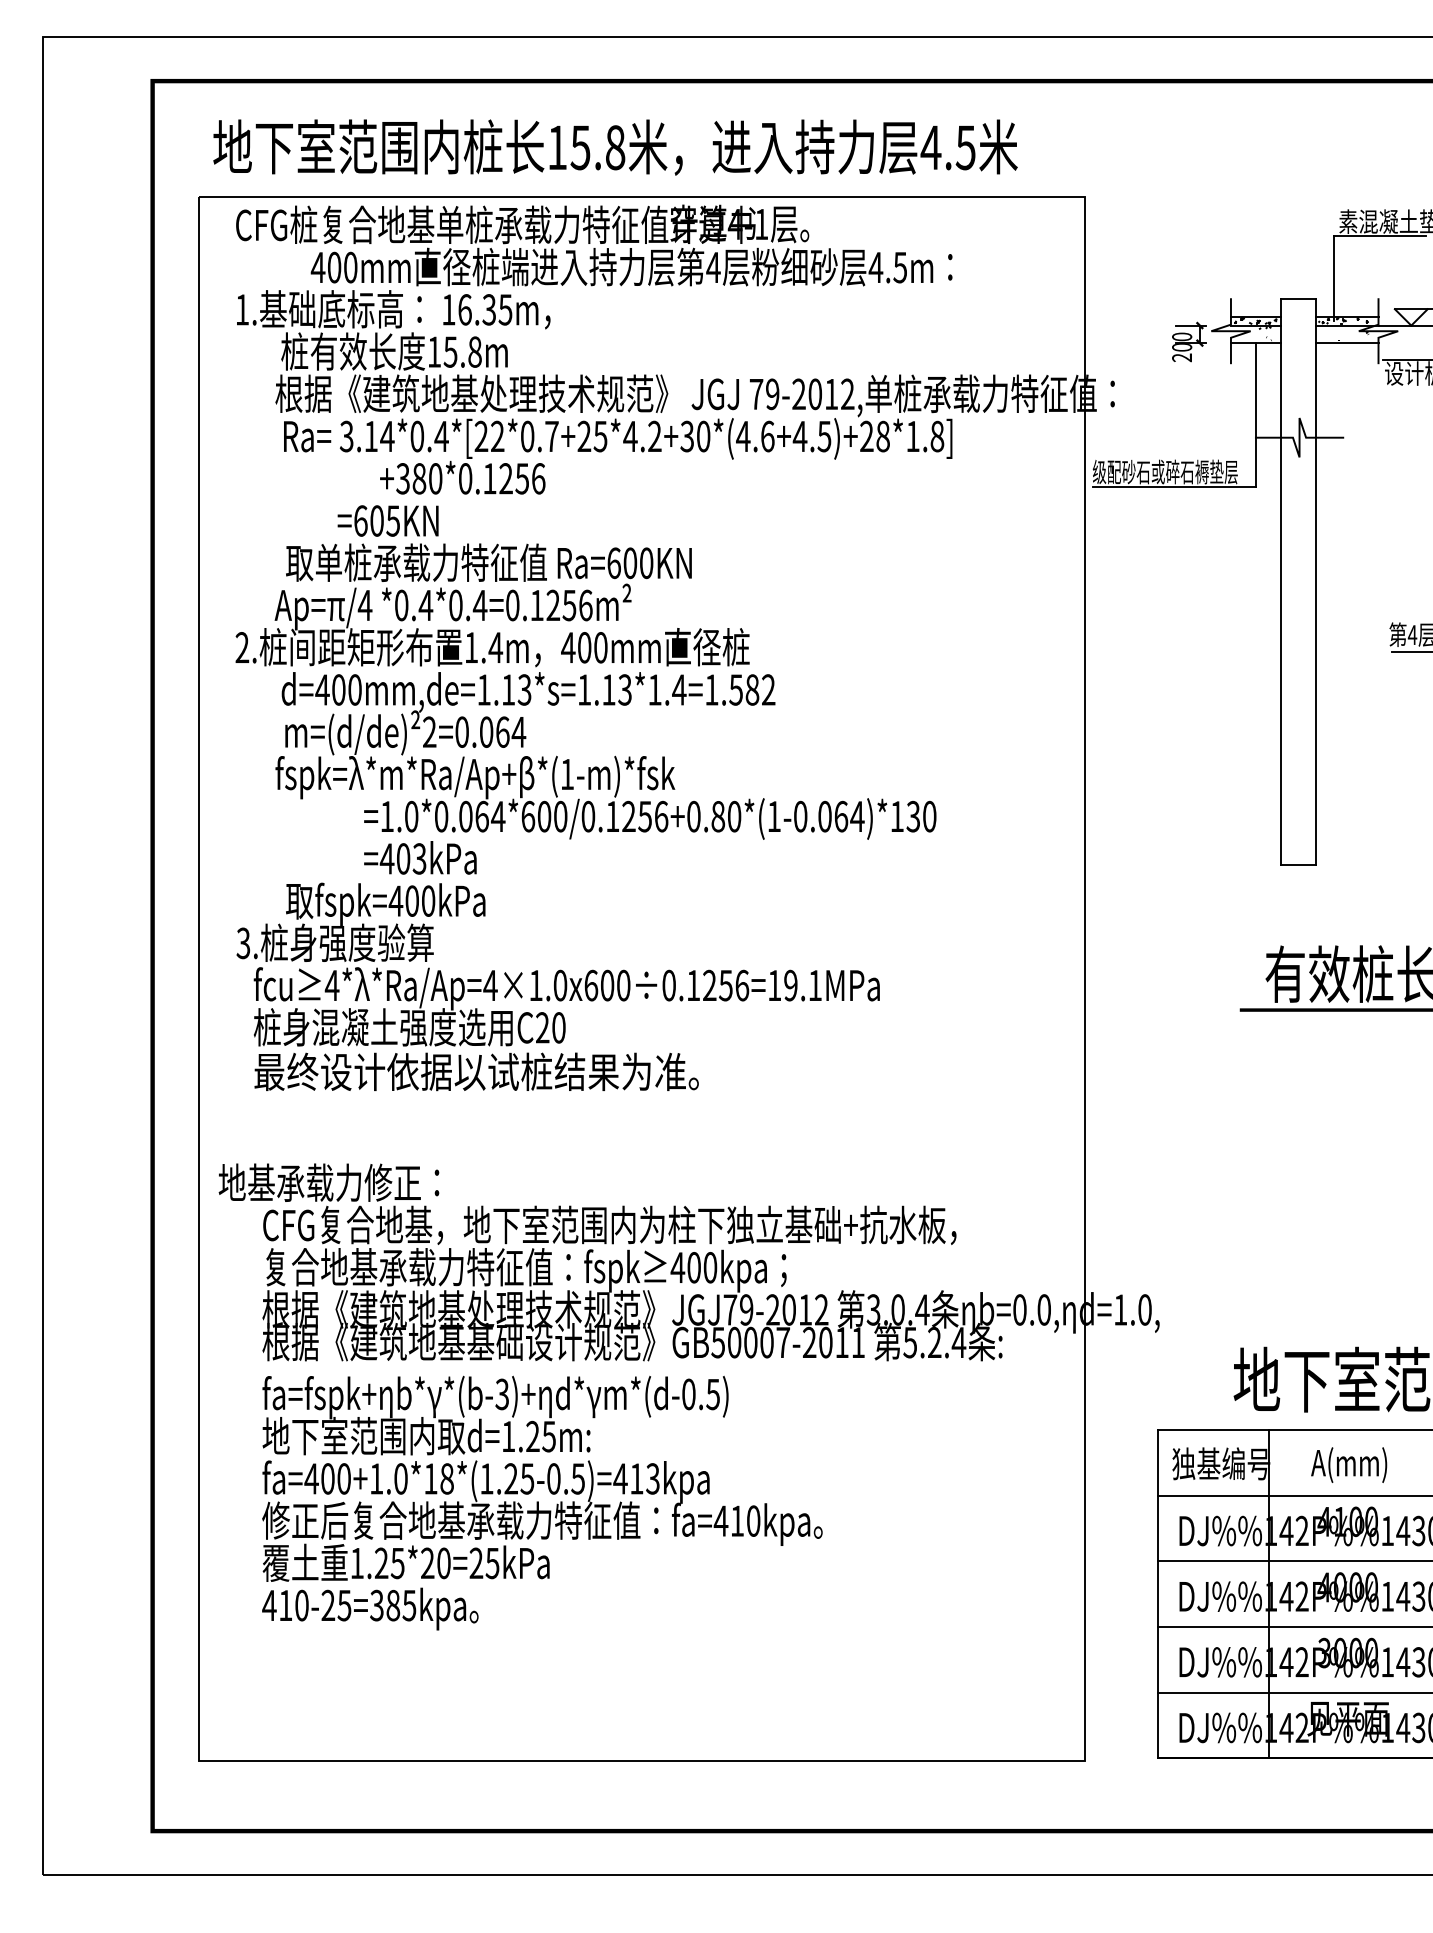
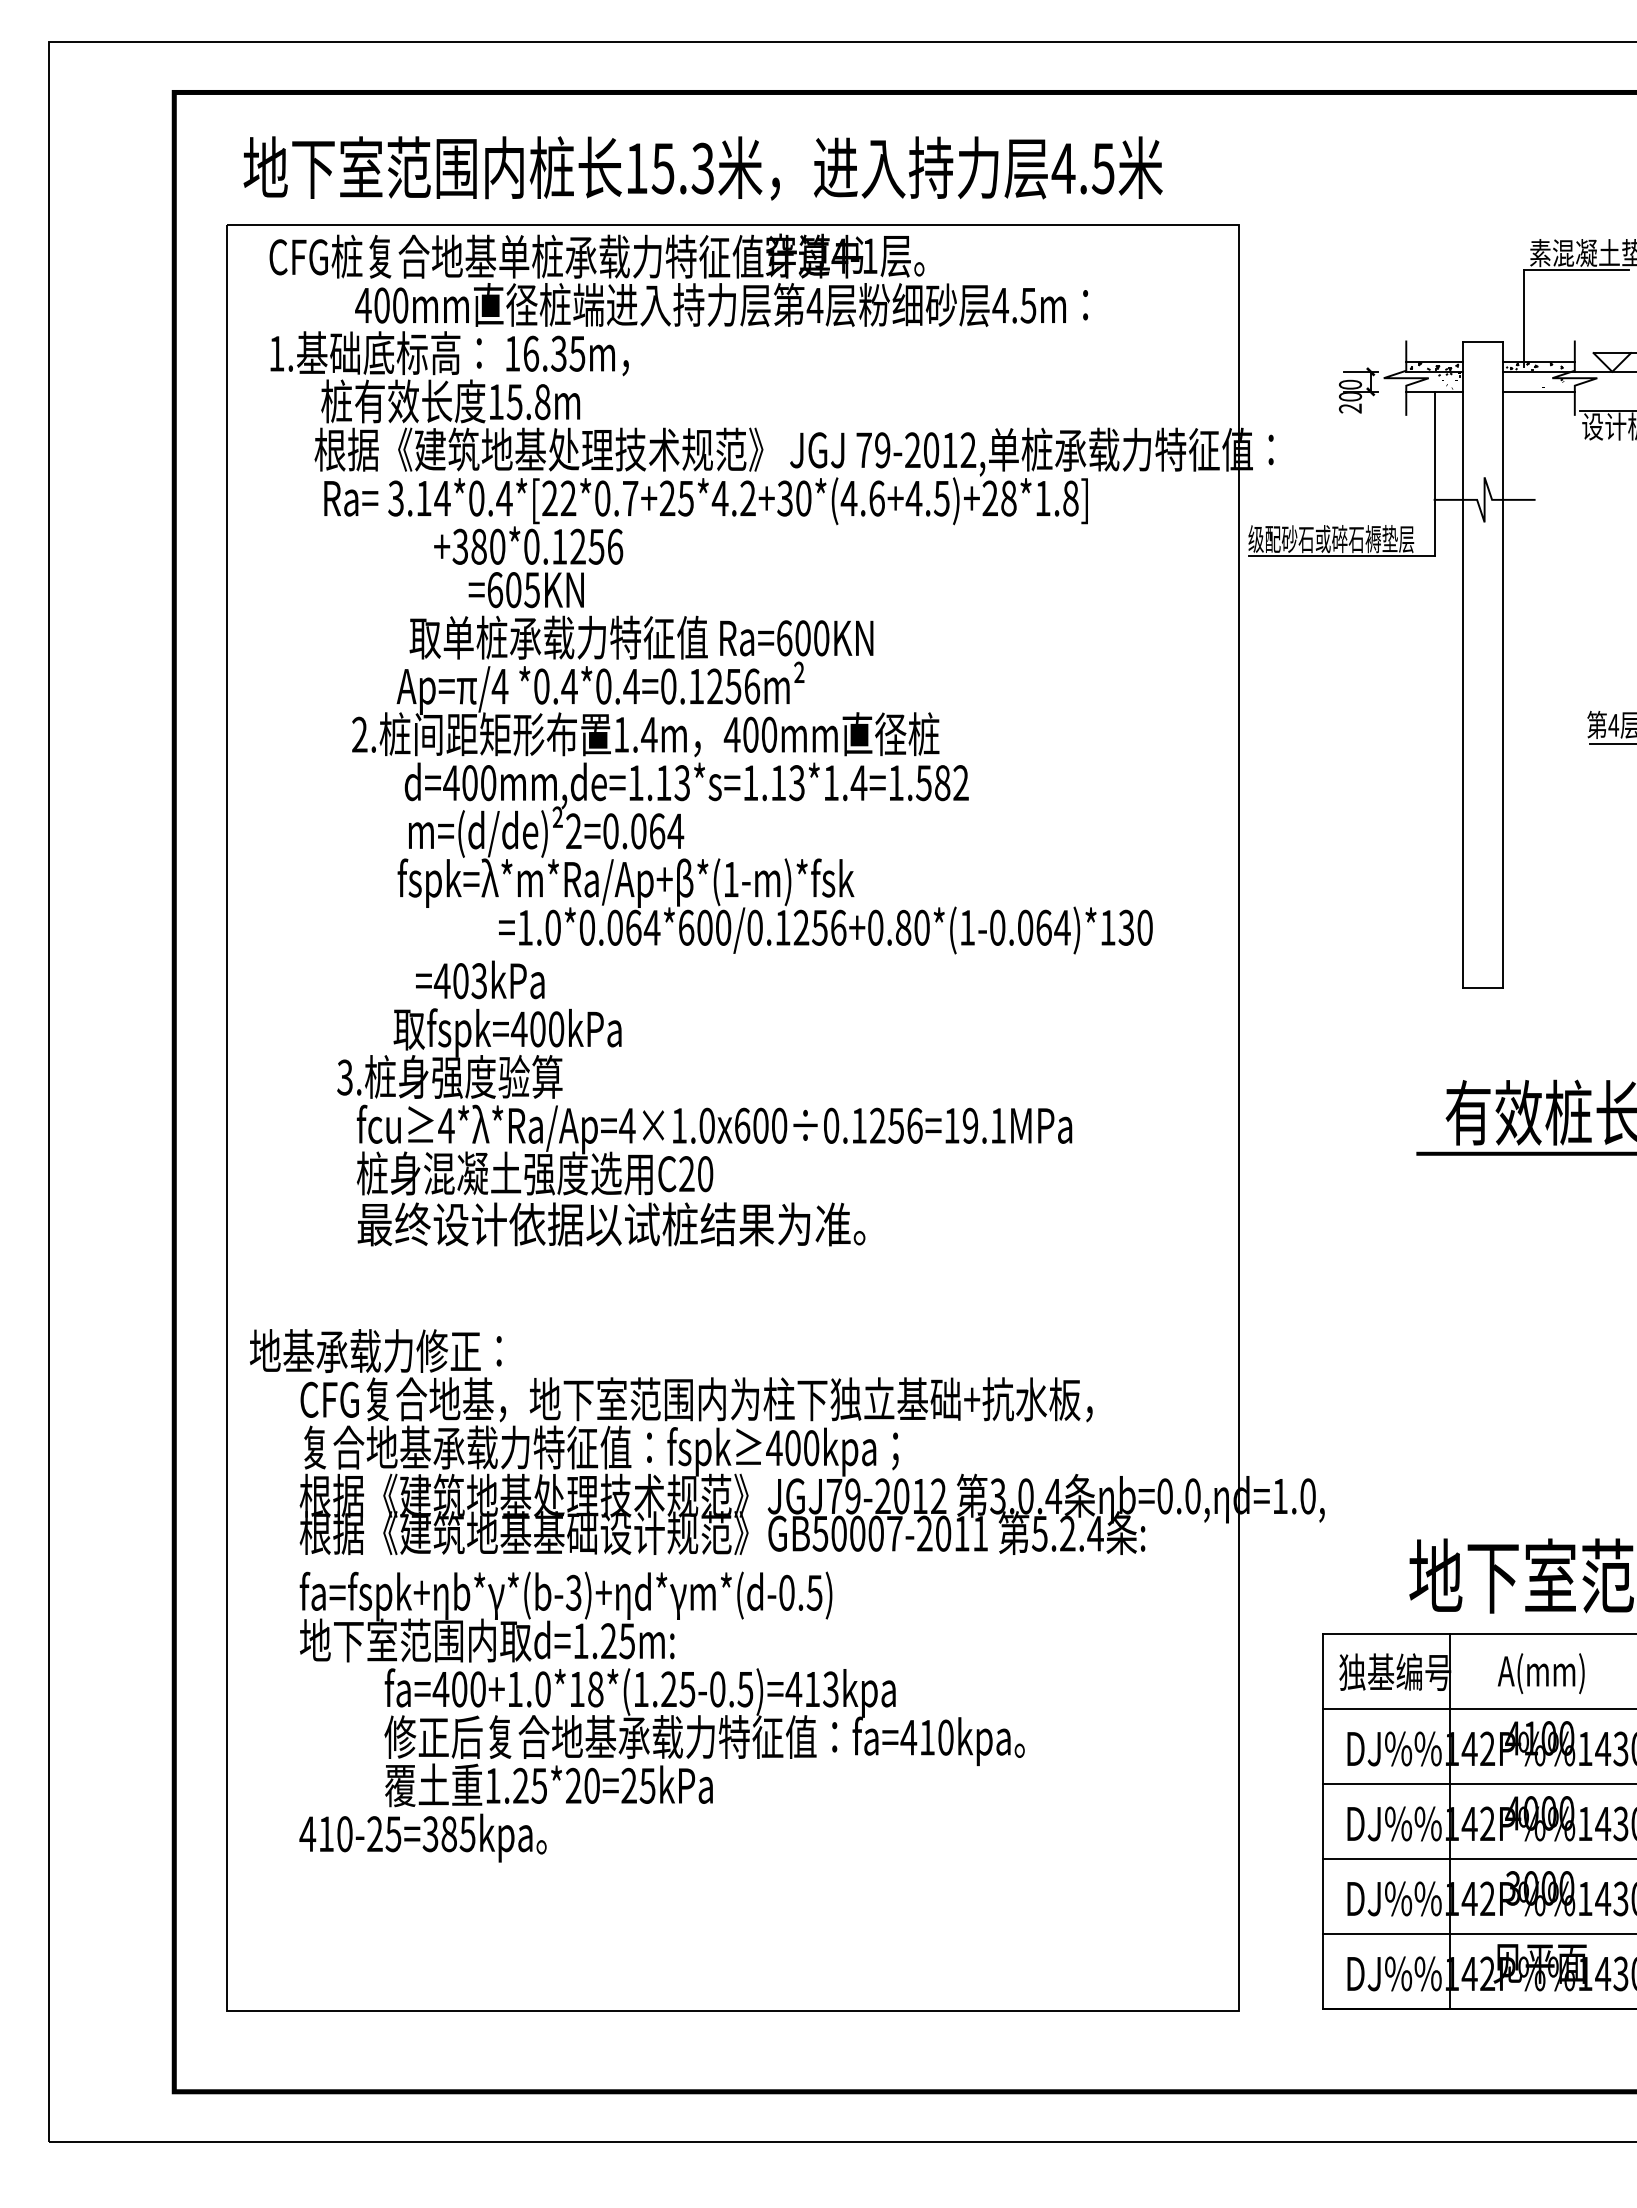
text: (614, 147) -> (702, 168), 15.8 -> 15.3
text: (586, 672) -> (752, 763), moved
text: (558, 987) -> (704, 1127), moved
text: (542, 1521) -> (704, 1737), moved

